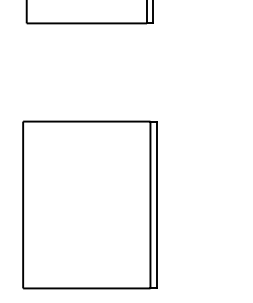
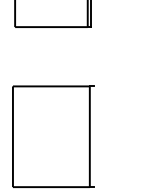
line: (156, 204) -> (93, 136), removed

